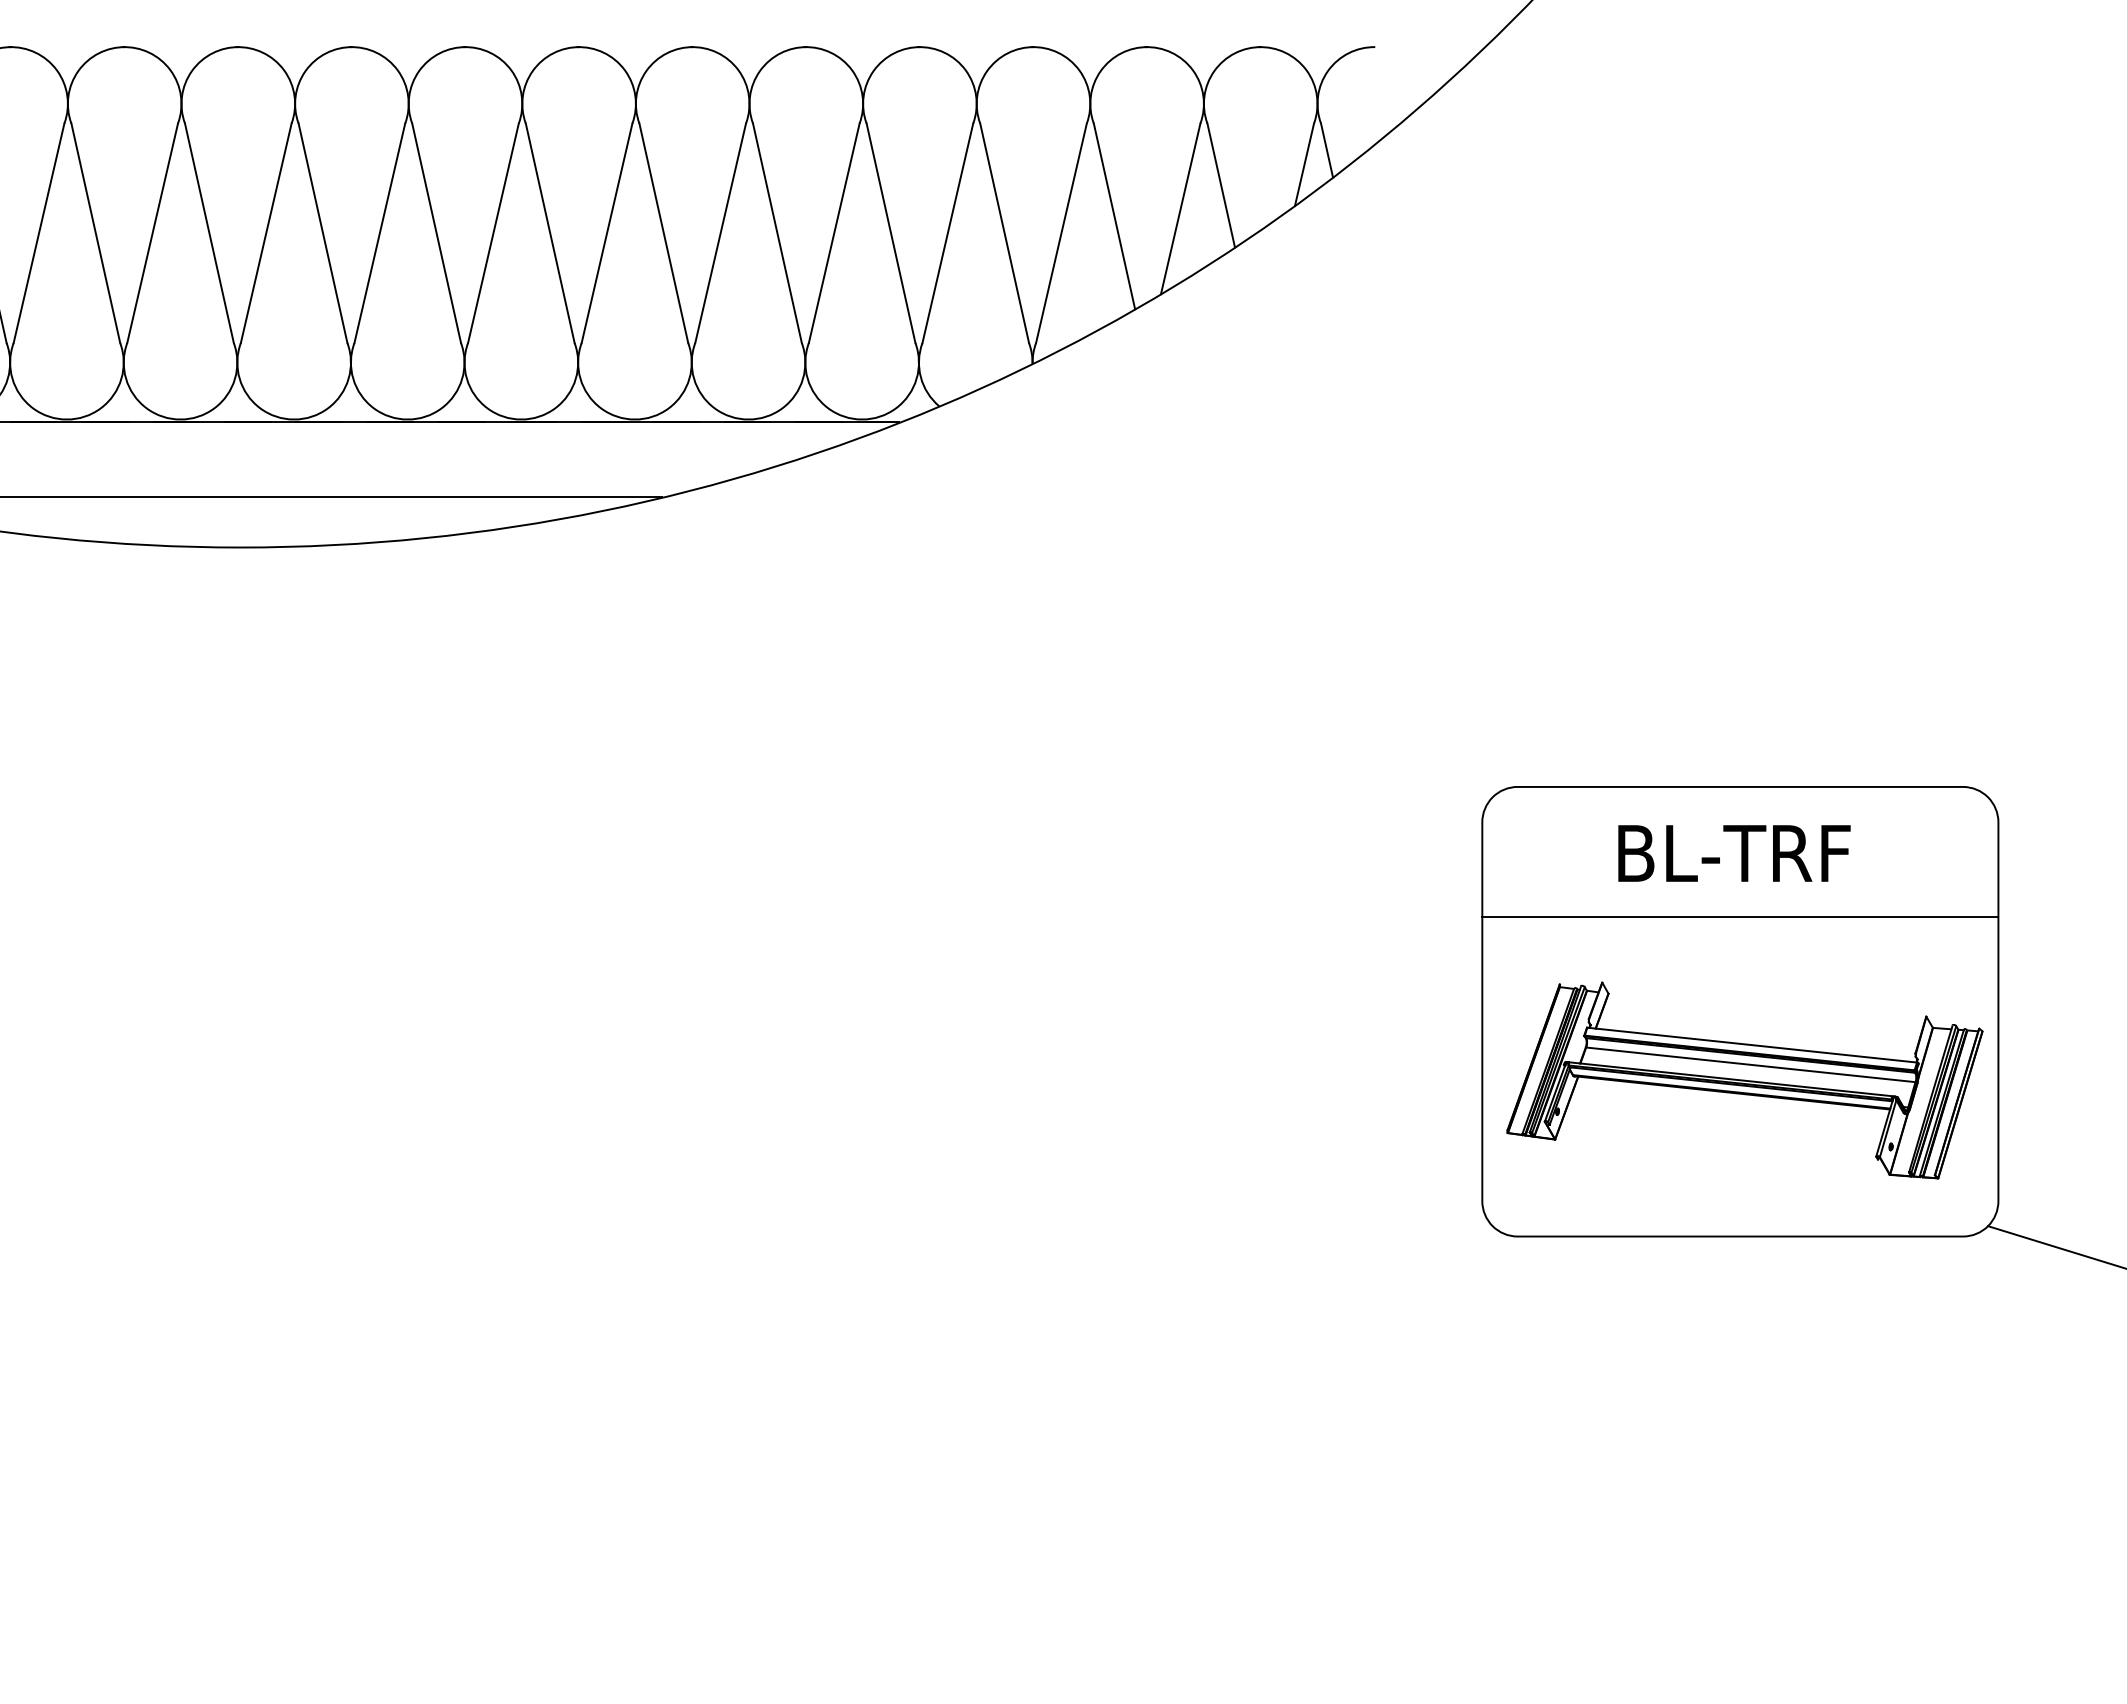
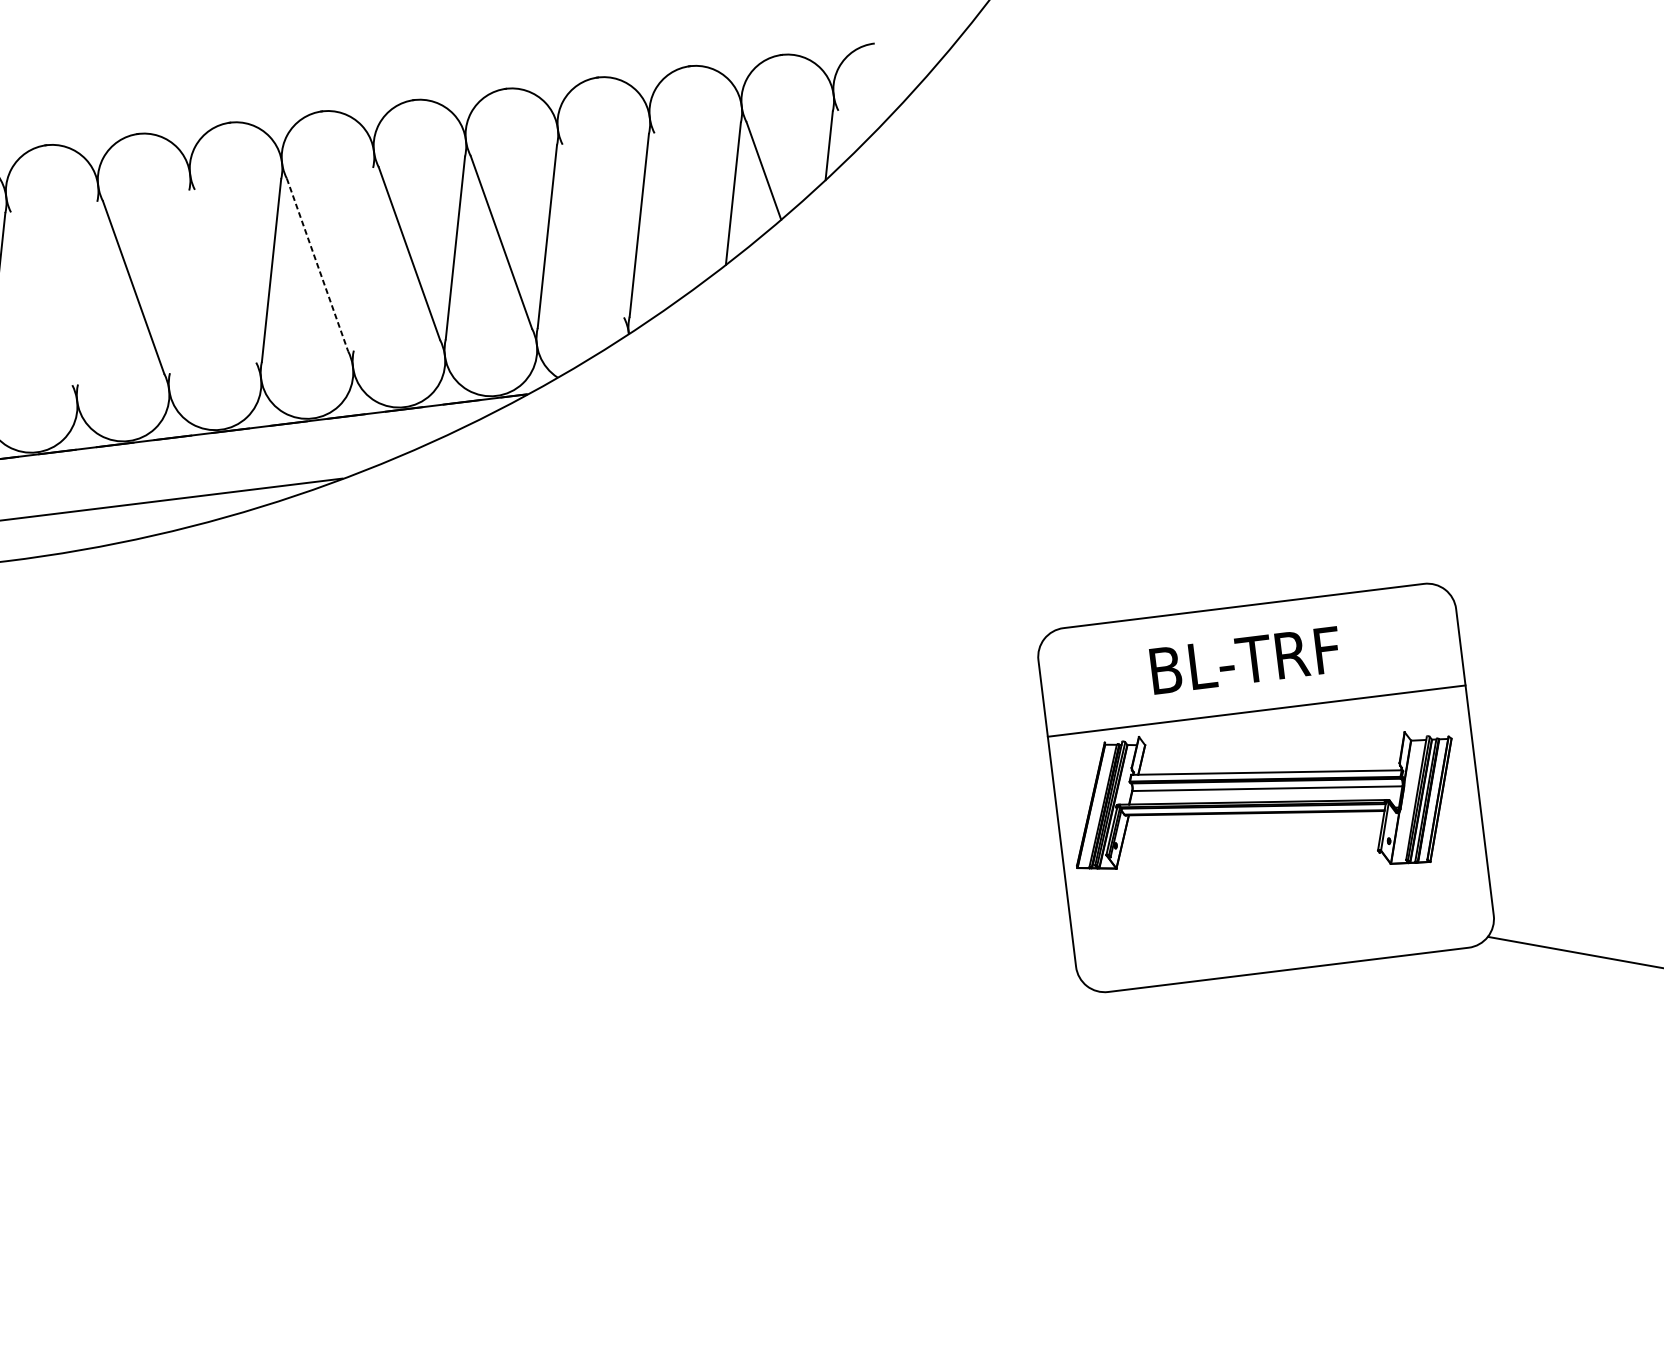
line: (1327, 150) -> (846, 131), removed
line: (1114, 216) -> (680, 206), removed
line: (322, 233) -> (41, 298), removed
line: (379, 233) -> (87, 293), removed
line: (493, 233) -> (179, 281), removed
line: (549, 233) -> (224, 276), removed
line: (663, 233) -> (317, 265), solid -> dashed
line: (720, 233) -> (363, 259), removed
line: (1004, 233) -> (593, 231), removed
part: (1744, 1080) -> (1263, 801), moved

